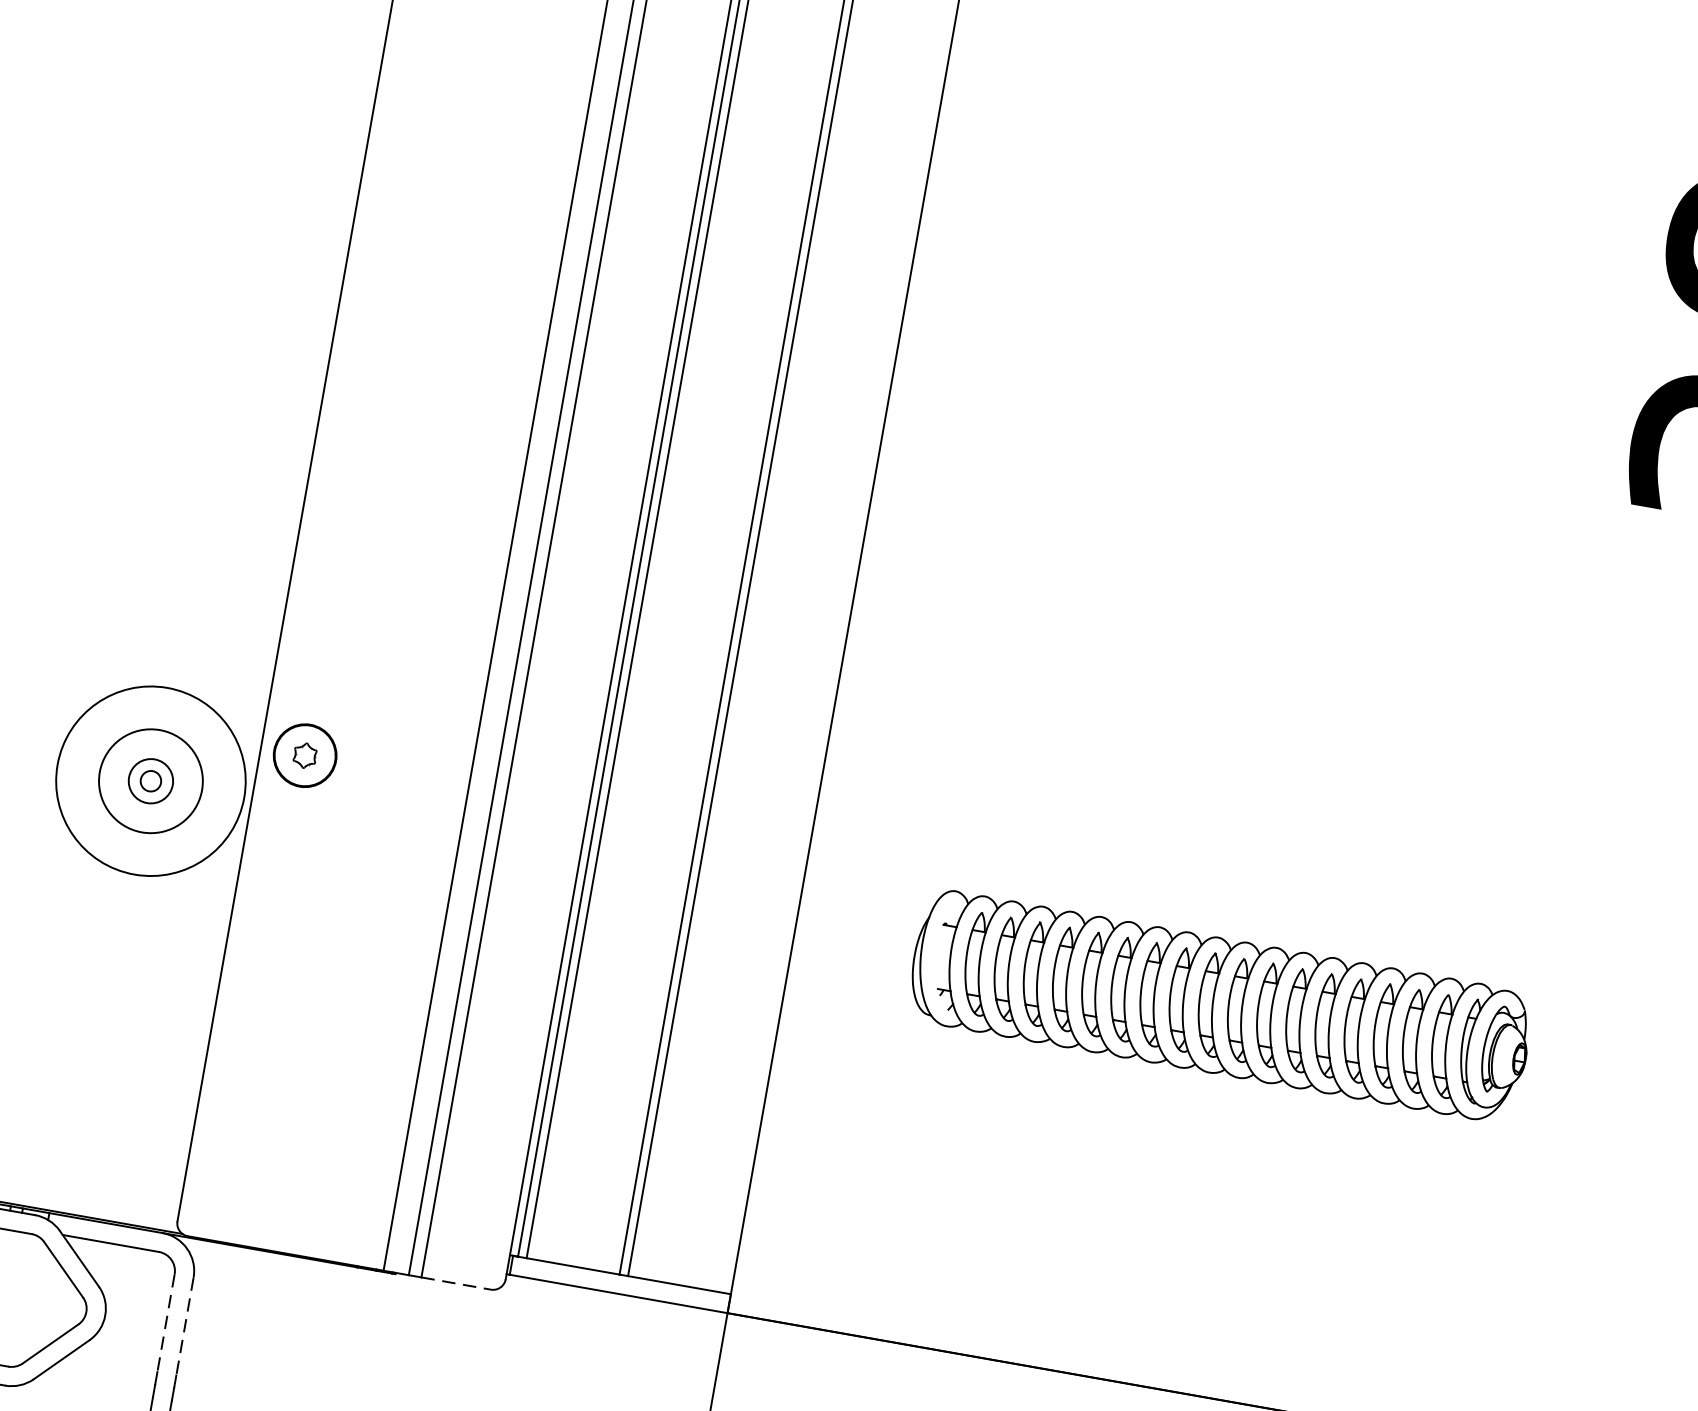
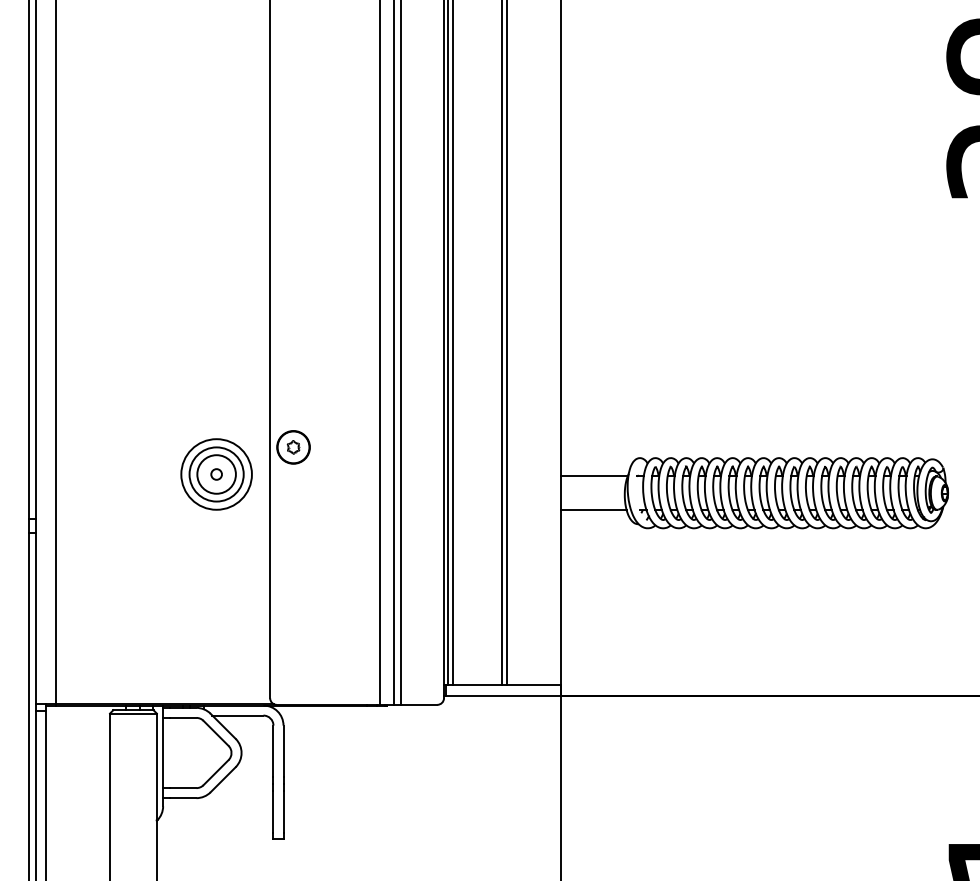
circle: (150, 781) -> (216, 474), size x0.71
circle: (150, 781) -> (216, 474), size x1.67
line: (863, 910) -> (594, 476), added
line: (850, 972) -> (593, 509), added
line: (457, 1283) -> (419, 704), dashed -> solid
line: (166, 1323) -> (273, 751), dashed -> solid
line: (184, 1326) -> (283, 751), dashed -> solid

